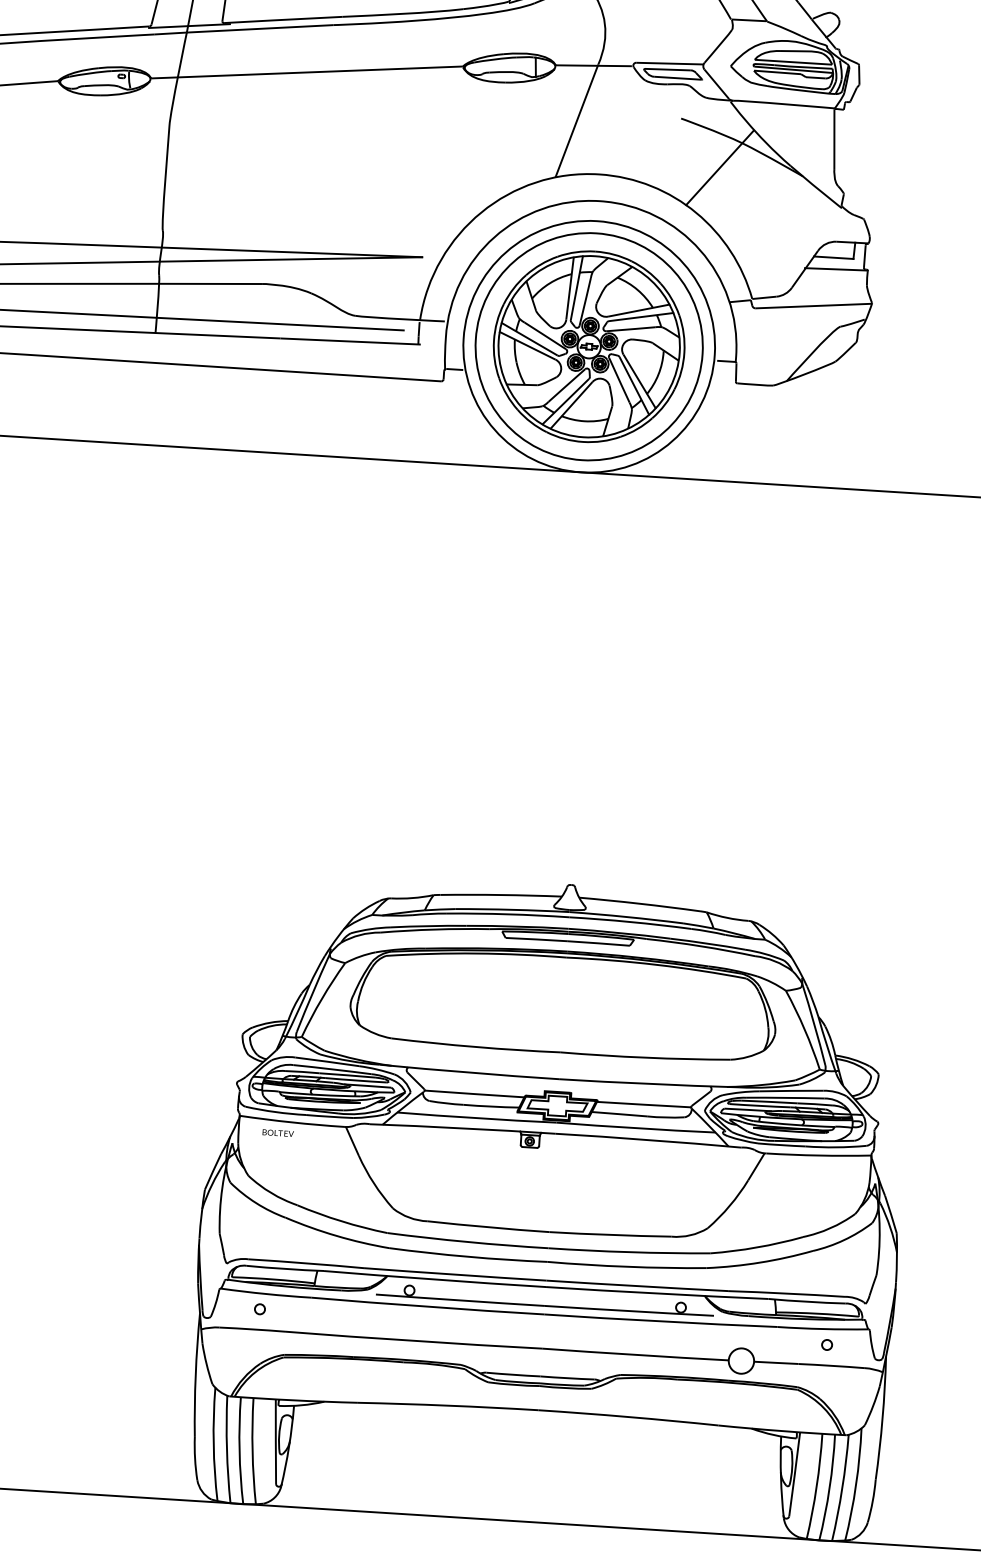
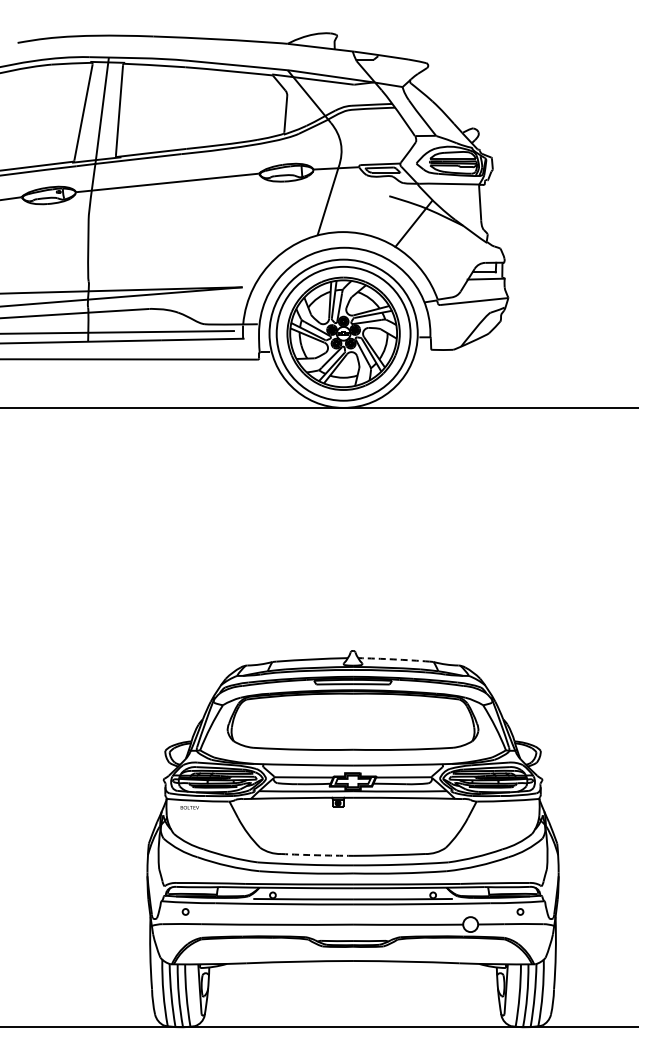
arc: (638, 903) -> (393, 659), solid -> dashed
arc: (489, 1227) -> (317, 855), solid -> dashed

